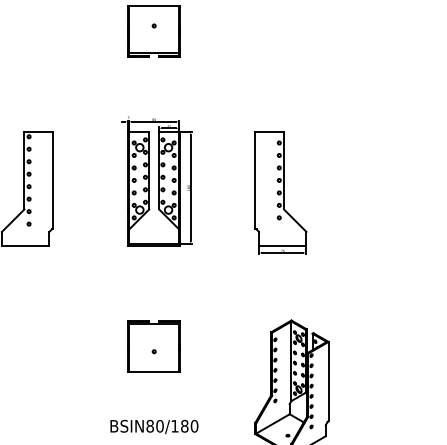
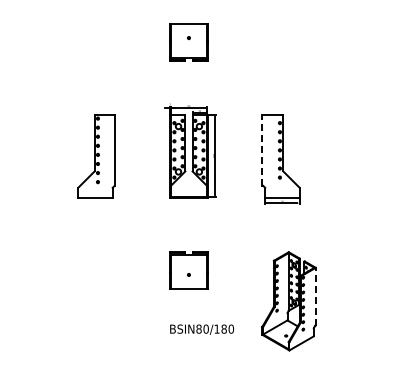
line: (255, 180) -> (262, 150), solid -> dashed
line: (328, 381) -> (315, 296), solid -> dashed
text: (154, 426) -> (202, 329), moved

